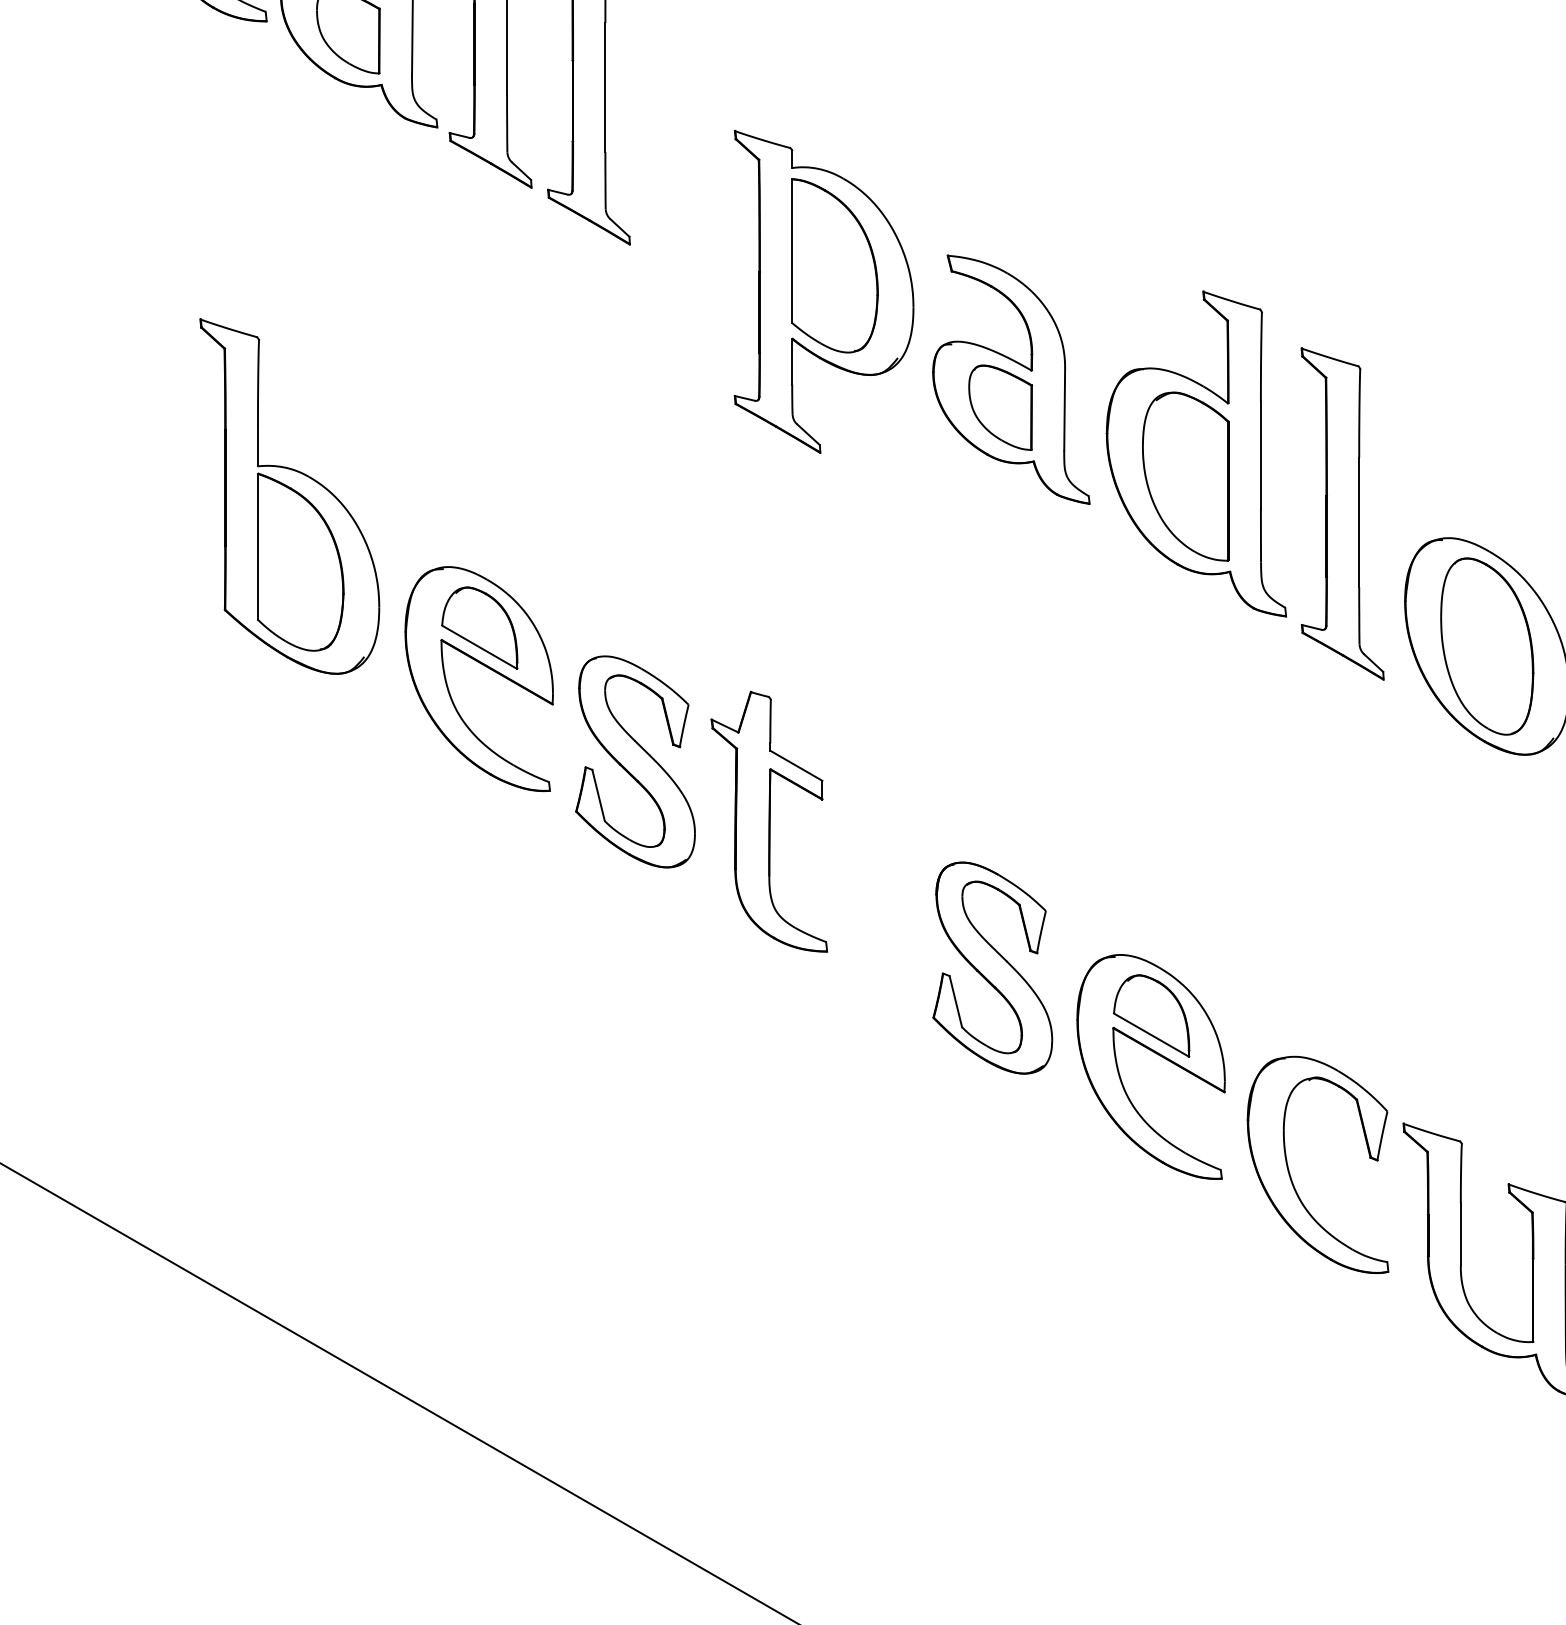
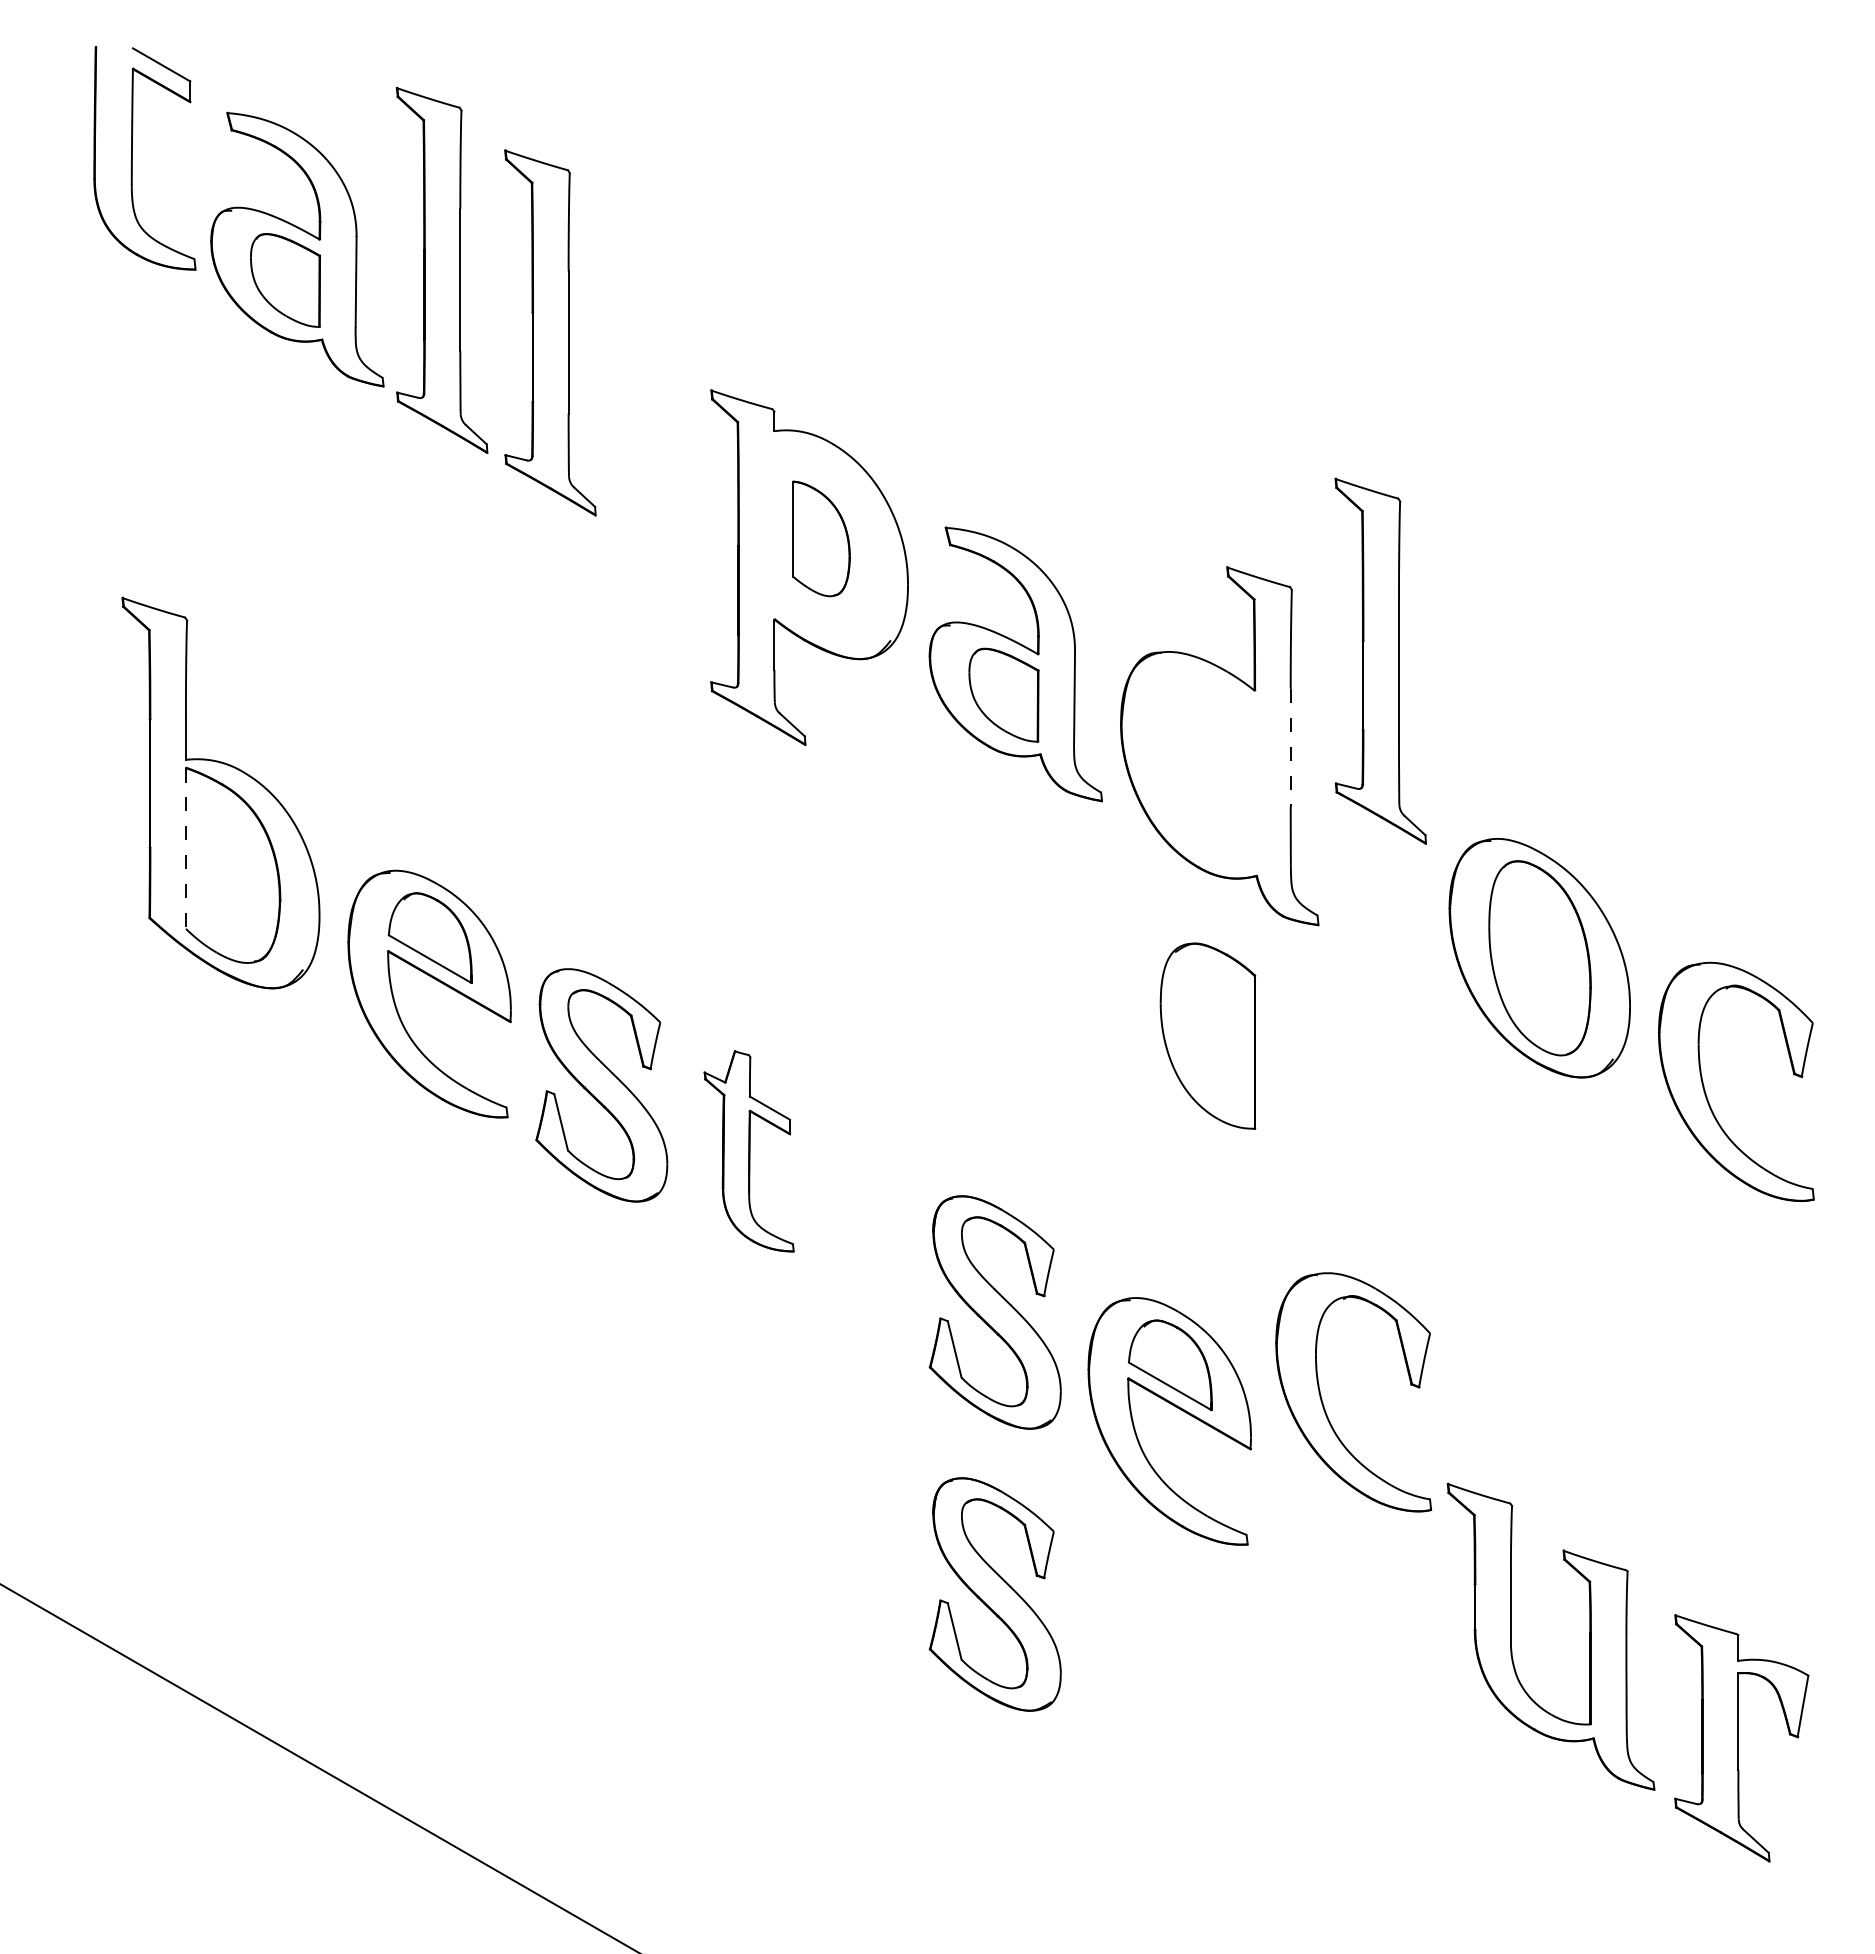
part: (834, 265) -> (821, 538), size x0.6
line: (1260, 455) -> (1290, 747), solid -> dashed
part: (1185, 476) -> (1207, 1035), moved
part: (1342, 513) -> (1380, 660), moved
line: (257, 547) -> (185, 849), solid -> dashed
part: (768, 821) -> (748, 1151), size x0.7
part: (1290, 1174) -> (1323, 1402), moved
part: (991, 1224) -> (994, 1594), added

